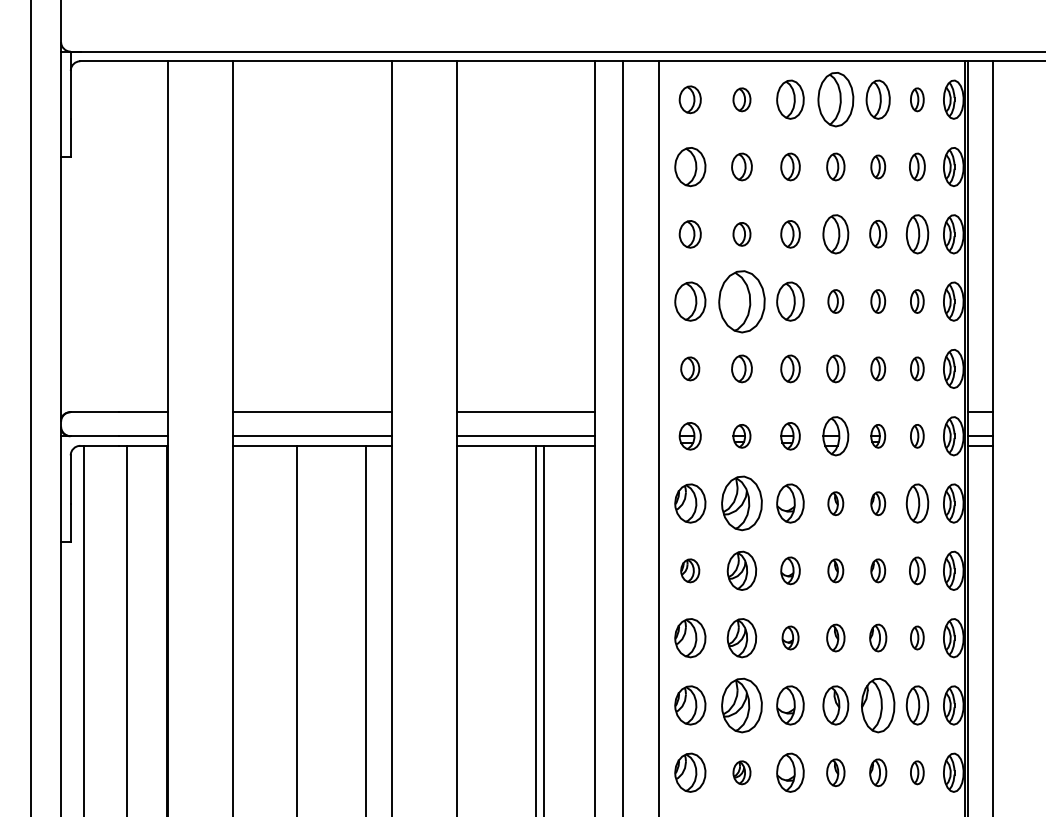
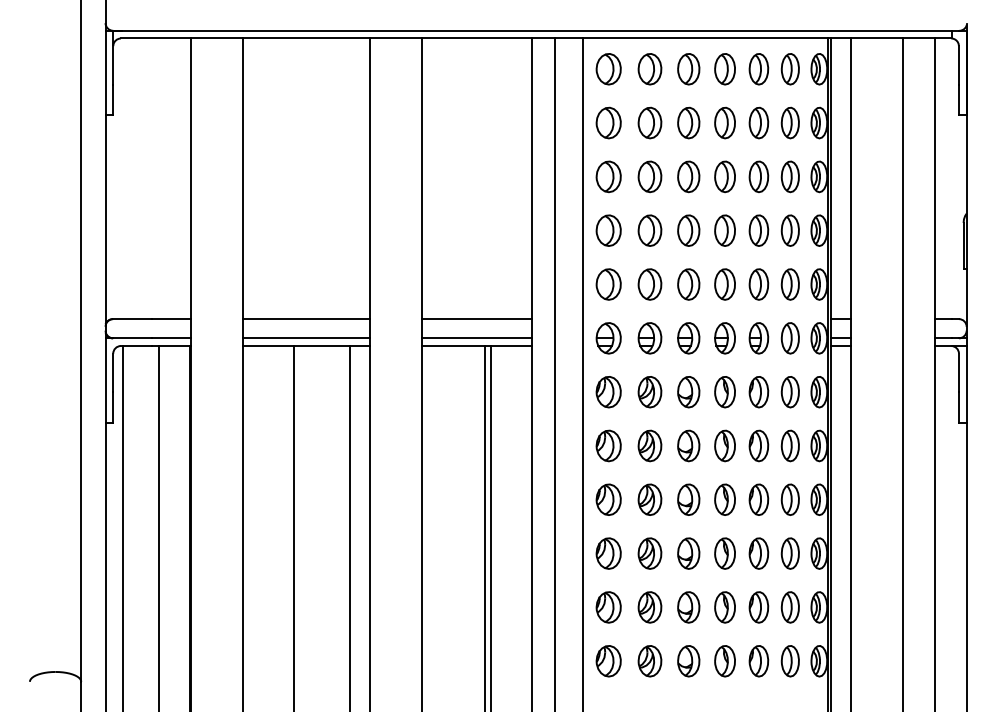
part: (690, 100) -> (608, 69), size x1.43
part: (741, 100) -> (649, 69), size x1.67
part: (835, 100) -> (724, 69), size x0.71
part: (916, 100) -> (789, 69), size x1.67
part: (741, 166) -> (649, 122), size x1.43
part: (790, 166) -> (688, 122), size x1.43
part: (835, 166) -> (724, 122), size x1.43
part: (877, 166) -> (758, 122), size x1.67
part: (916, 166) -> (789, 122), size x1.43
part: (690, 233) -> (608, 176), size x1.43
part: (741, 233) -> (649, 176), size x1.67
part: (790, 233) -> (688, 176), size x1.43
part: (877, 233) -> (758, 176), size x1.43
part: (741, 301) -> (649, 230), size x0.62
part: (835, 301) -> (724, 230), size x1.67
part: (877, 301) -> (758, 230), size x1.67
part: (916, 301) -> (789, 230), size x1.67
part: (690, 368) -> (608, 284), size x1.67
part: (741, 368) -> (649, 284), size x1.43
part: (790, 368) -> (688, 284), size x1.43
part: (835, 368) -> (724, 284), size x1.43
part: (877, 368) -> (758, 284), size x1.67
part: (916, 368) -> (789, 284), size x1.67
part: (690, 436) -> (608, 338), size x1.43
part: (741, 436) -> (649, 338), size x1.67
part: (790, 436) -> (688, 338), size x1.43
part: (877, 436) -> (758, 338), size x1.67
part: (916, 436) -> (789, 338), size x1.67
part: (741, 503) -> (649, 392), size x0.71
part: (835, 503) -> (724, 392), size x1.67
part: (877, 503) -> (758, 392), size x1.67
part: (690, 570) -> (608, 445), size x1.67
part: (790, 570) -> (688, 445), size x1.43
part: (835, 570) -> (724, 445), size x1.67
part: (877, 570) -> (758, 445), size x1.67
part: (916, 570) -> (789, 445), size x1.43
part: (790, 637) -> (688, 499), size x1.67
part: (835, 637) -> (724, 499), size x1.43
part: (877, 637) -> (758, 499), size x1.43
part: (916, 637) -> (789, 499), size x1.67
part: (741, 705) -> (649, 553), size x0.71
part: (877, 705) -> (758, 553), size x0.71
part: (741, 772) -> (649, 607), size x1.67
part: (835, 772) -> (724, 607), size x1.43
part: (877, 772) -> (758, 607), size x1.43
part: (916, 772) -> (789, 607), size x1.67

